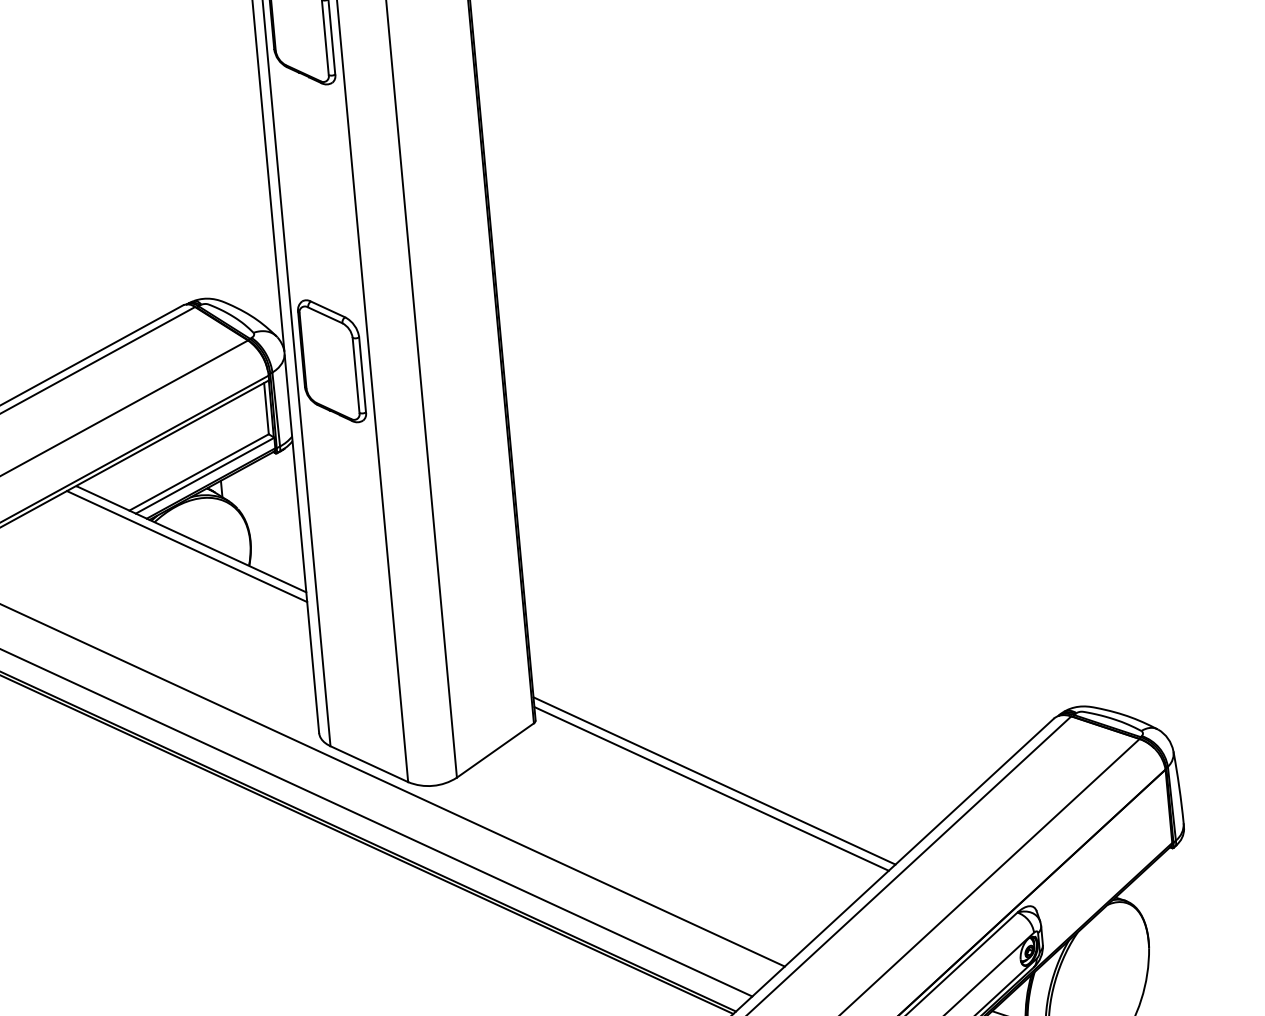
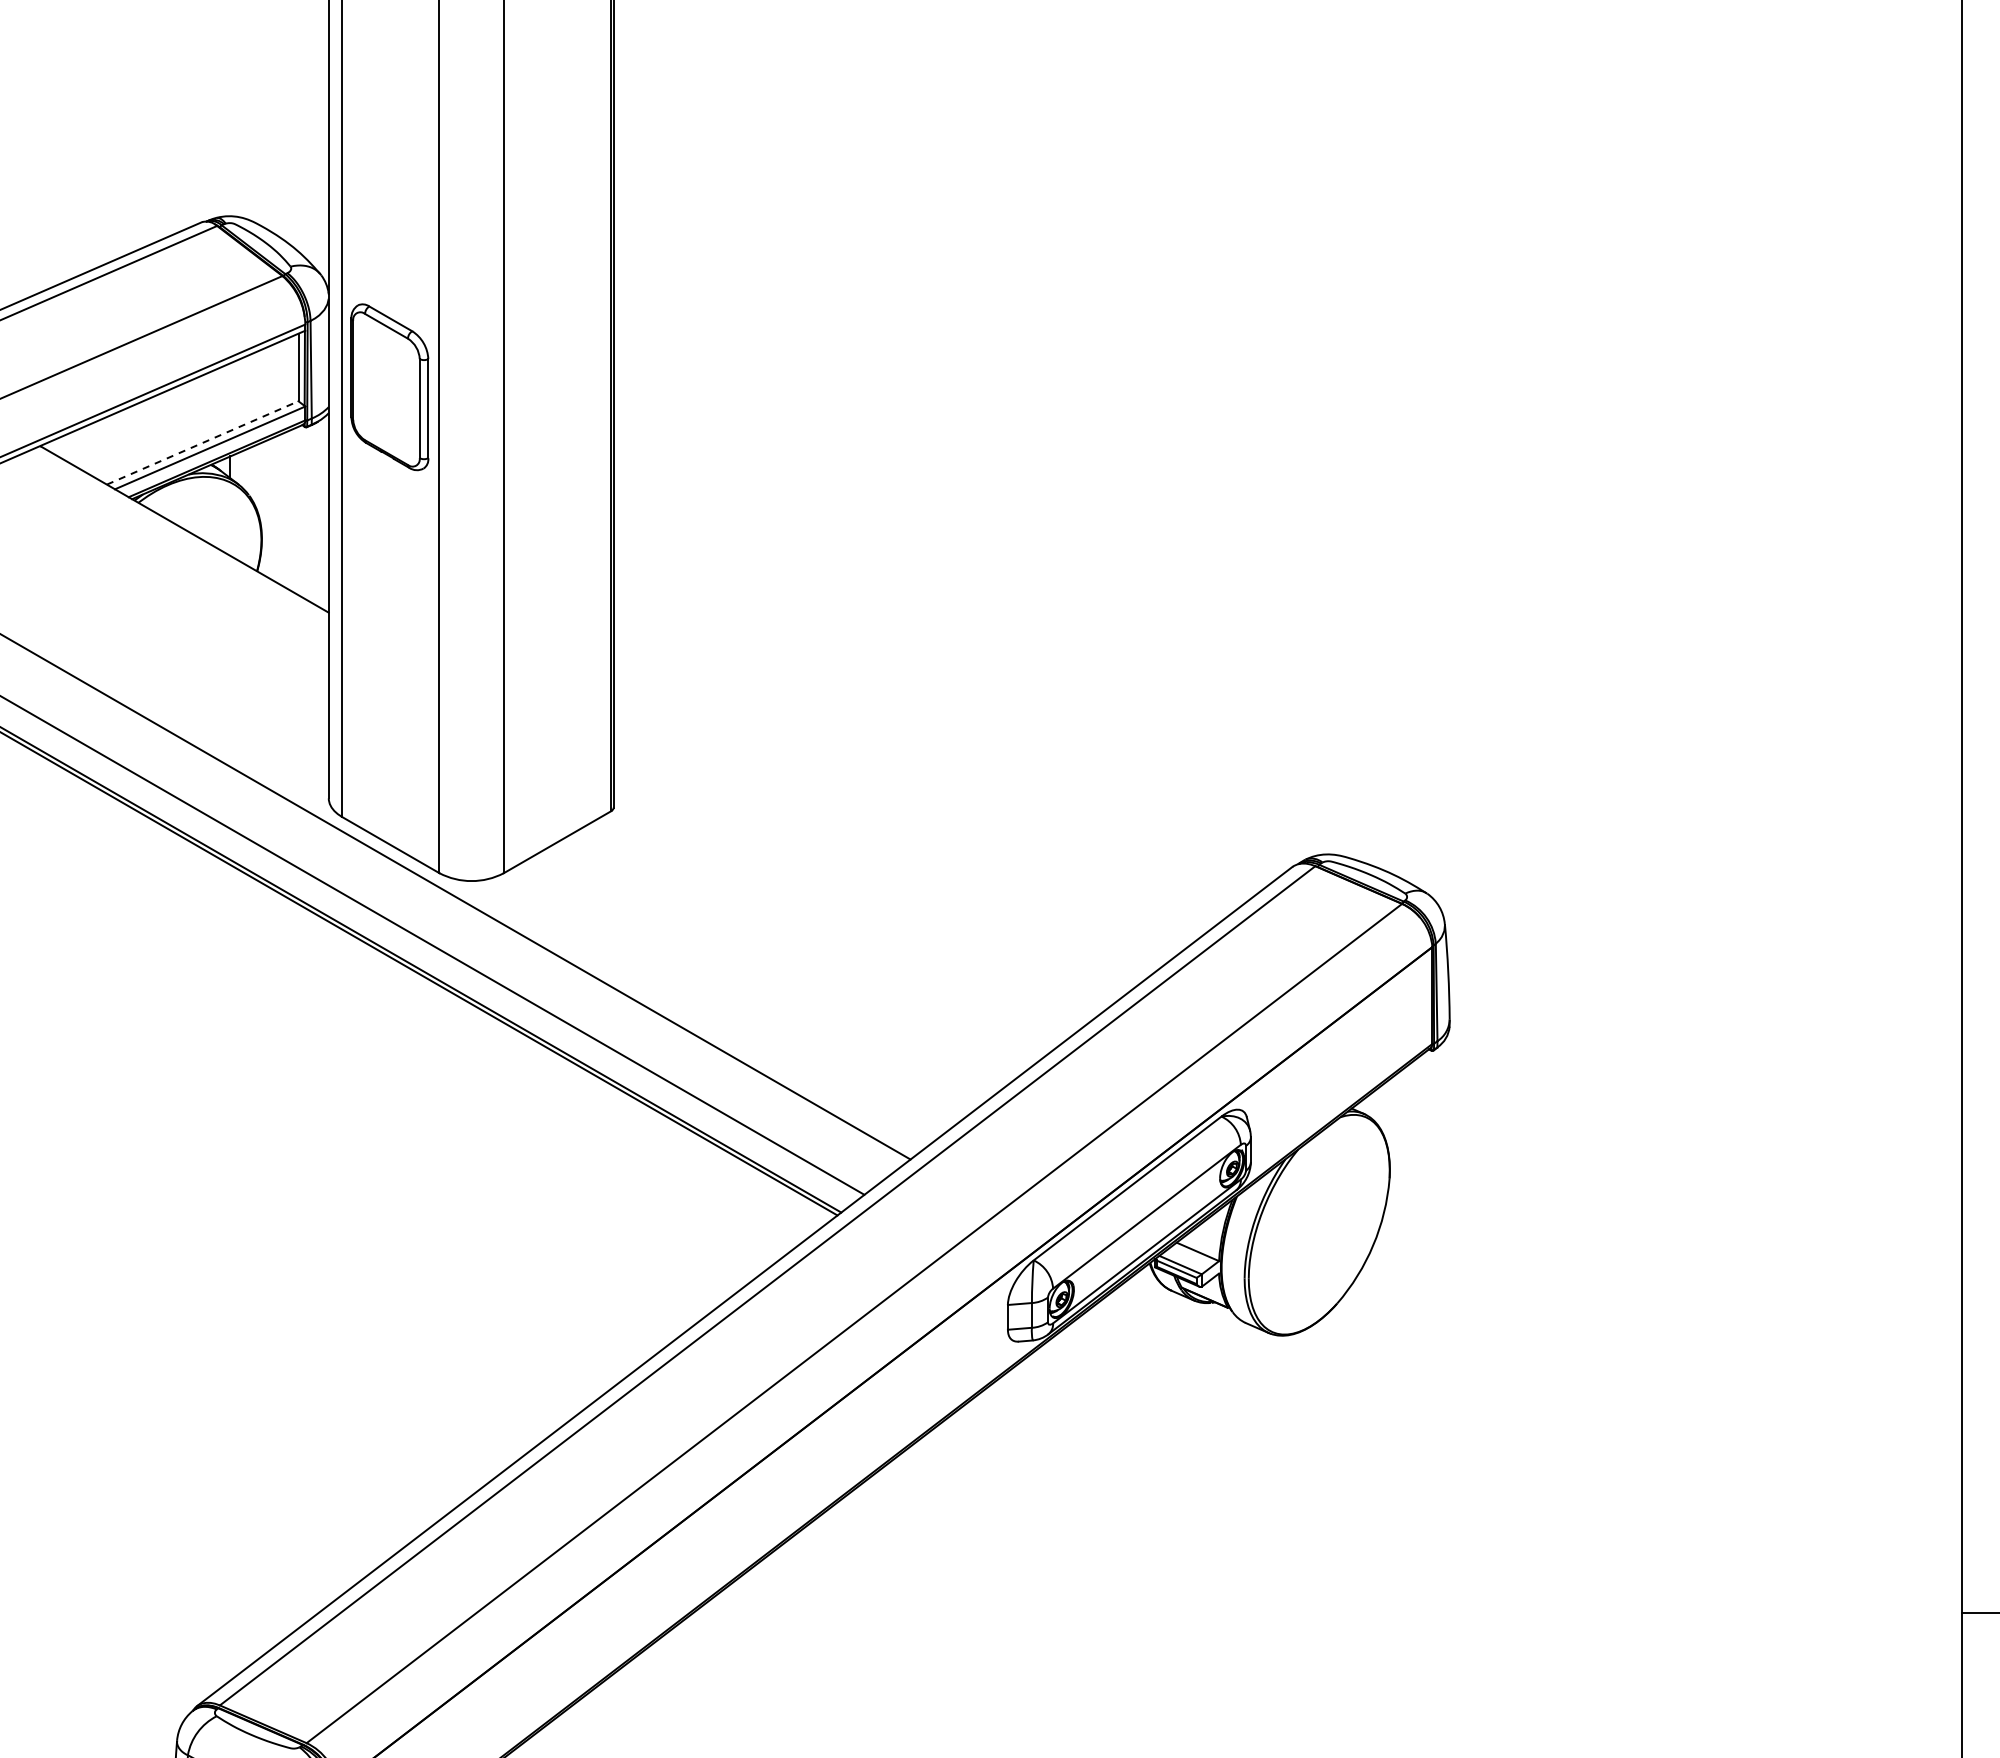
part: (331, 361) -> (389, 387), moved
line: (199, 472) -> (203, 442), solid -> dashed
line: (186, 546) -> (177, 538), removed
line: (714, 781) -> (840, 908), removed
line: (711, 788) -> (835, 917), removed

